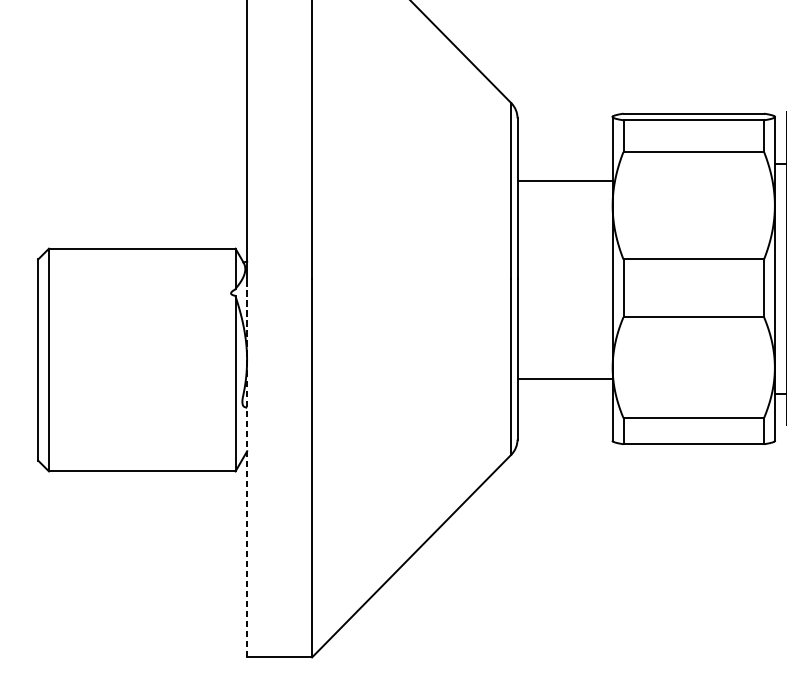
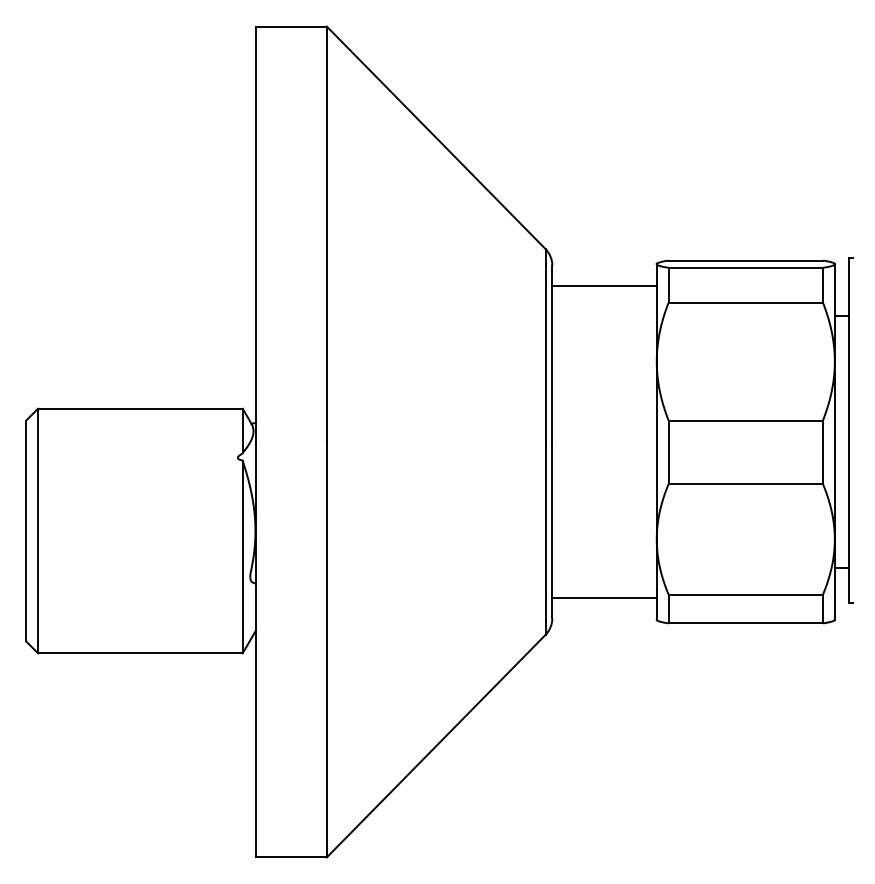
line: (565, 181) -> (604, 286), moved
line: (565, 378) -> (604, 597), moved
line: (247, 467) -> (255, 649), dashed -> solid

